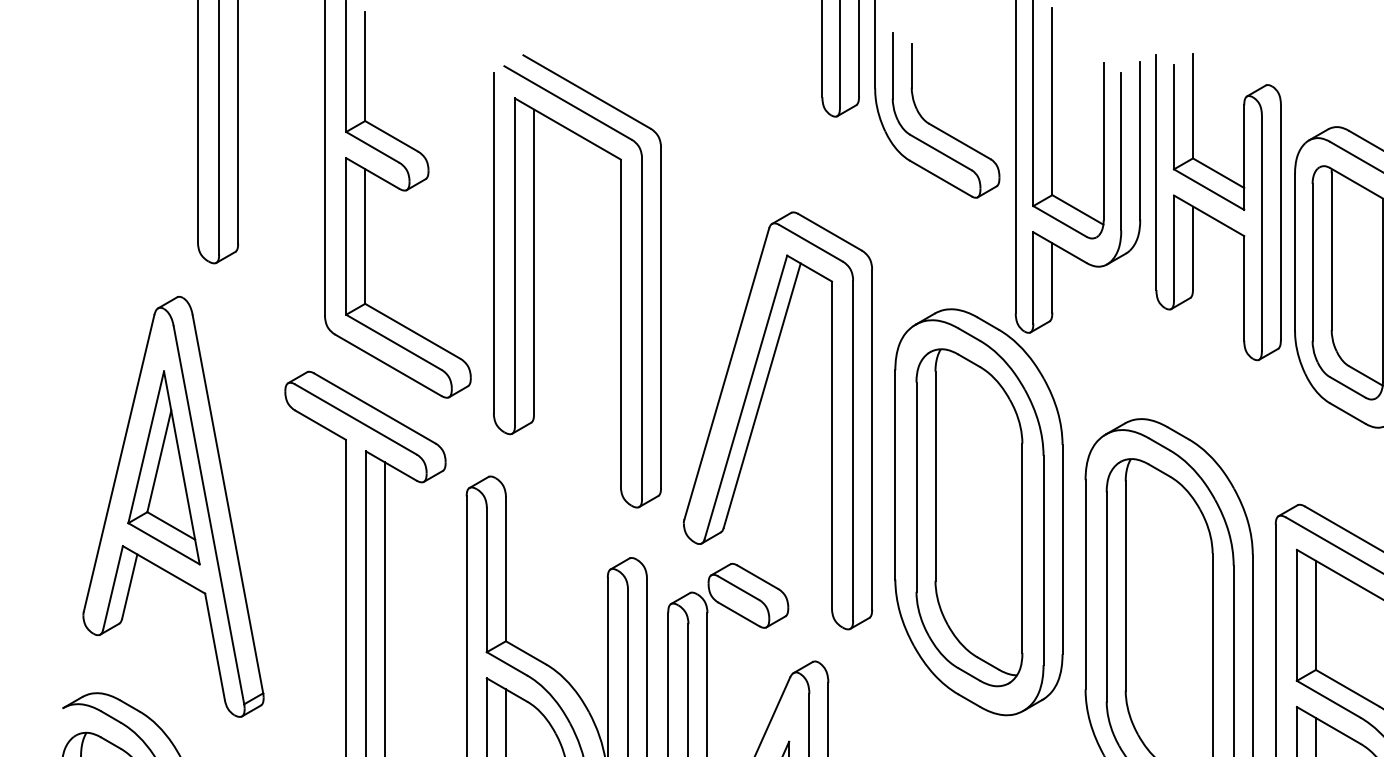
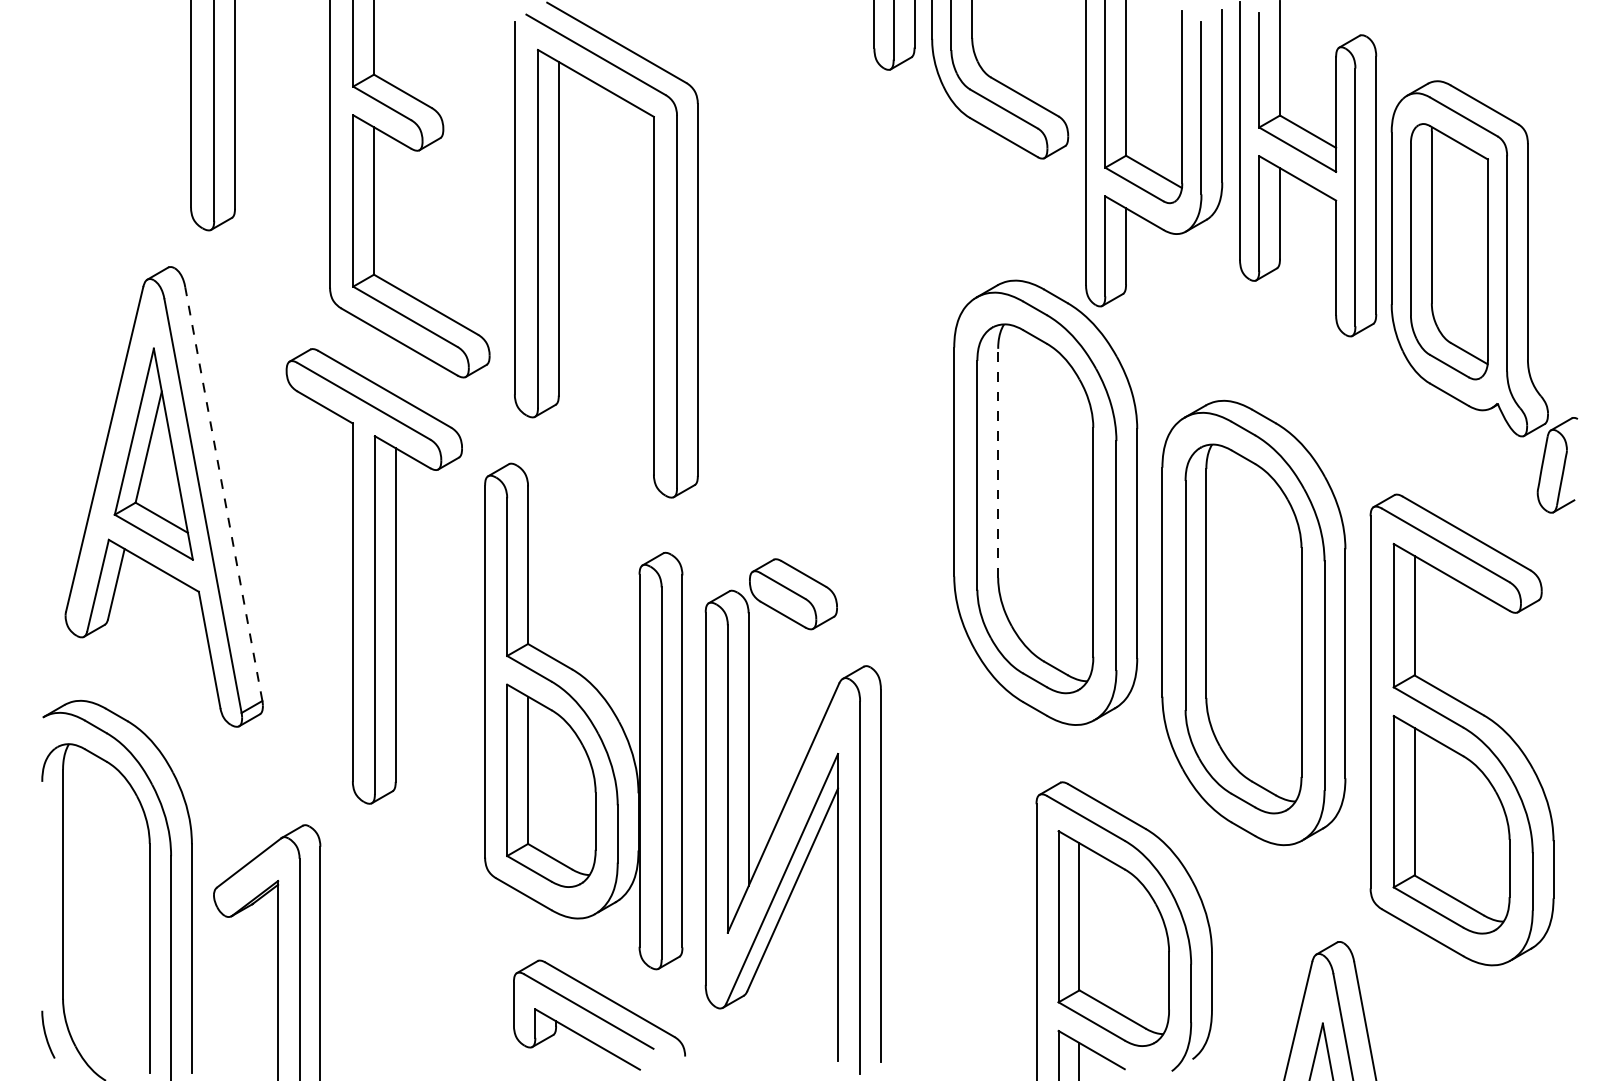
part: (757, 415) -> (803, 396), removed
line: (935, 475) -> (998, 462), solid -> dashed
line: (227, 503) -> (223, 493), solid -> dashed

